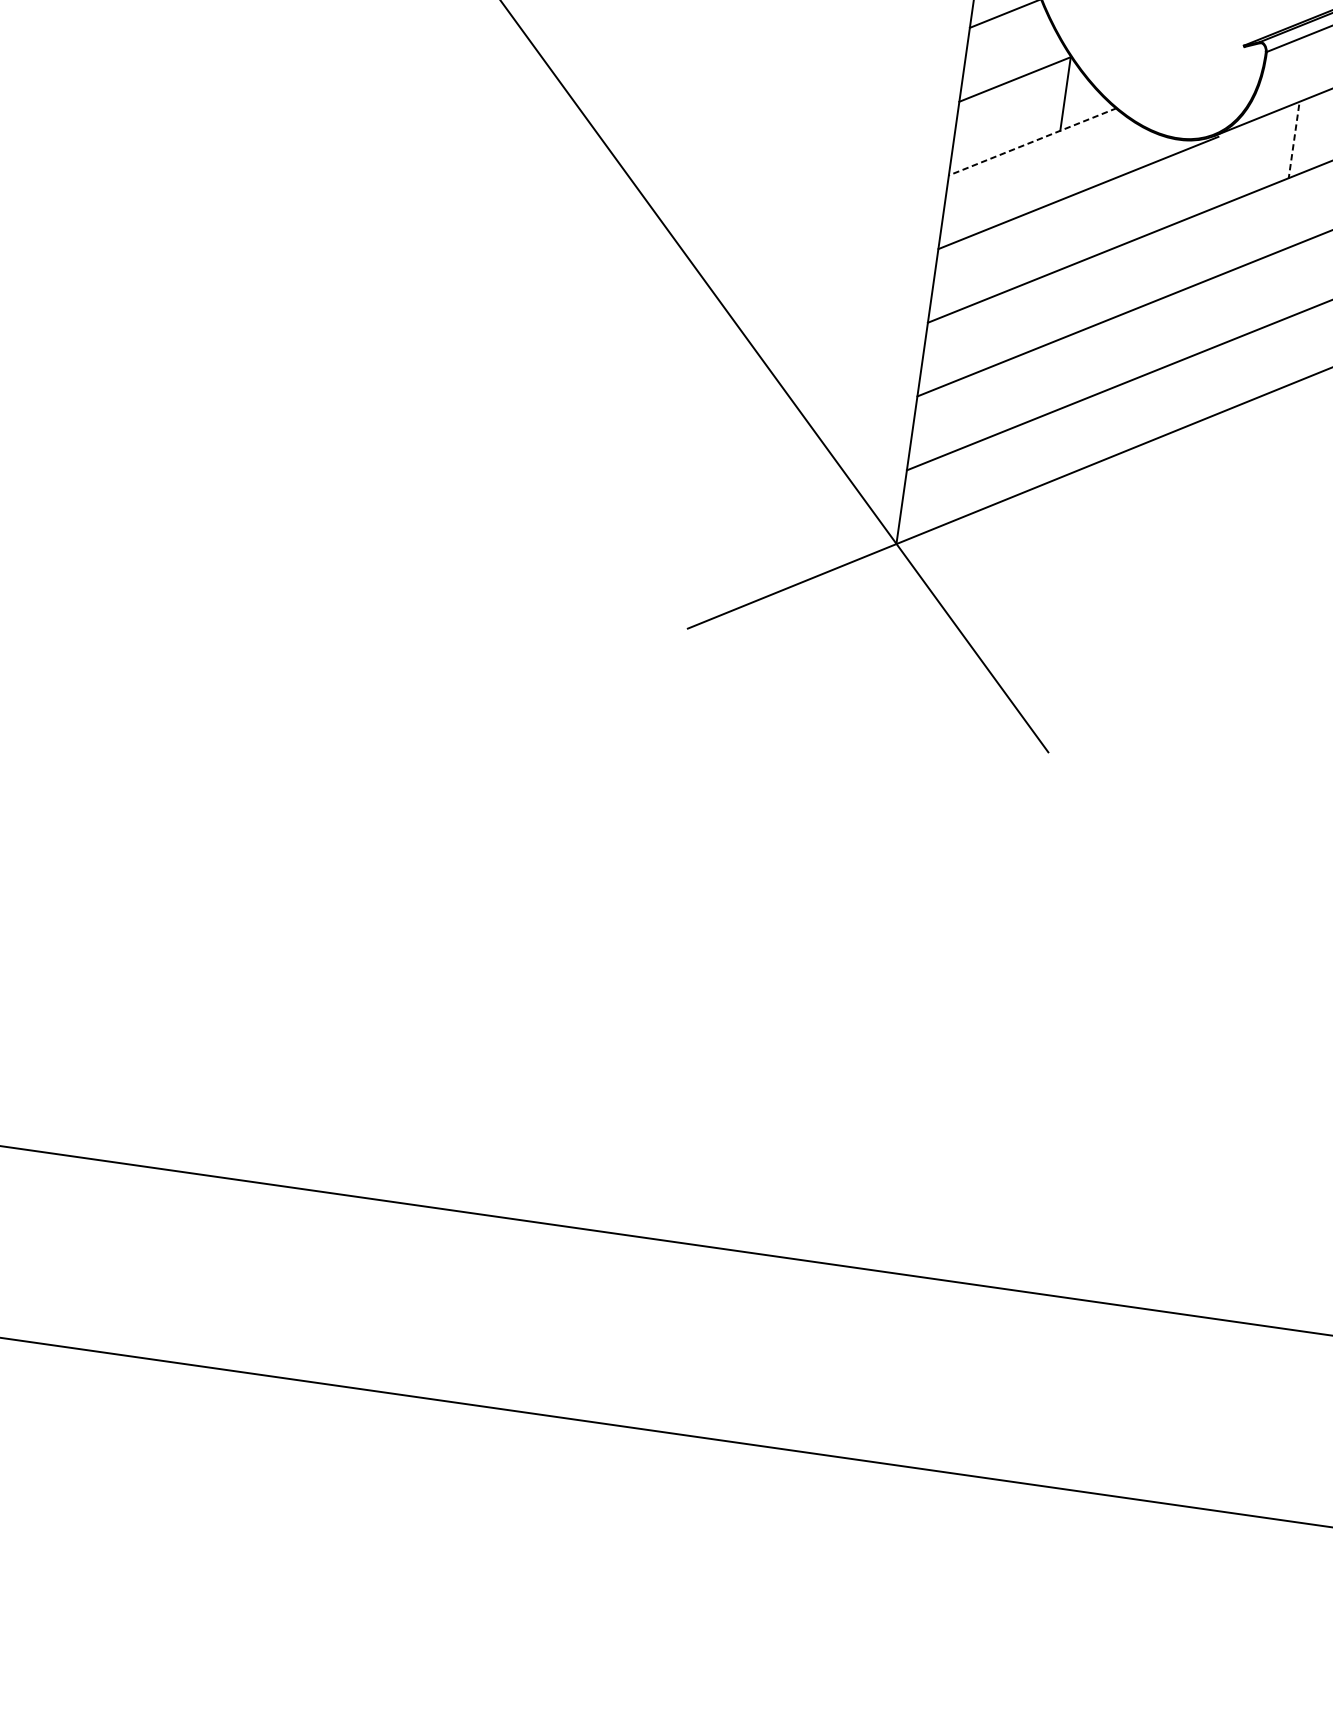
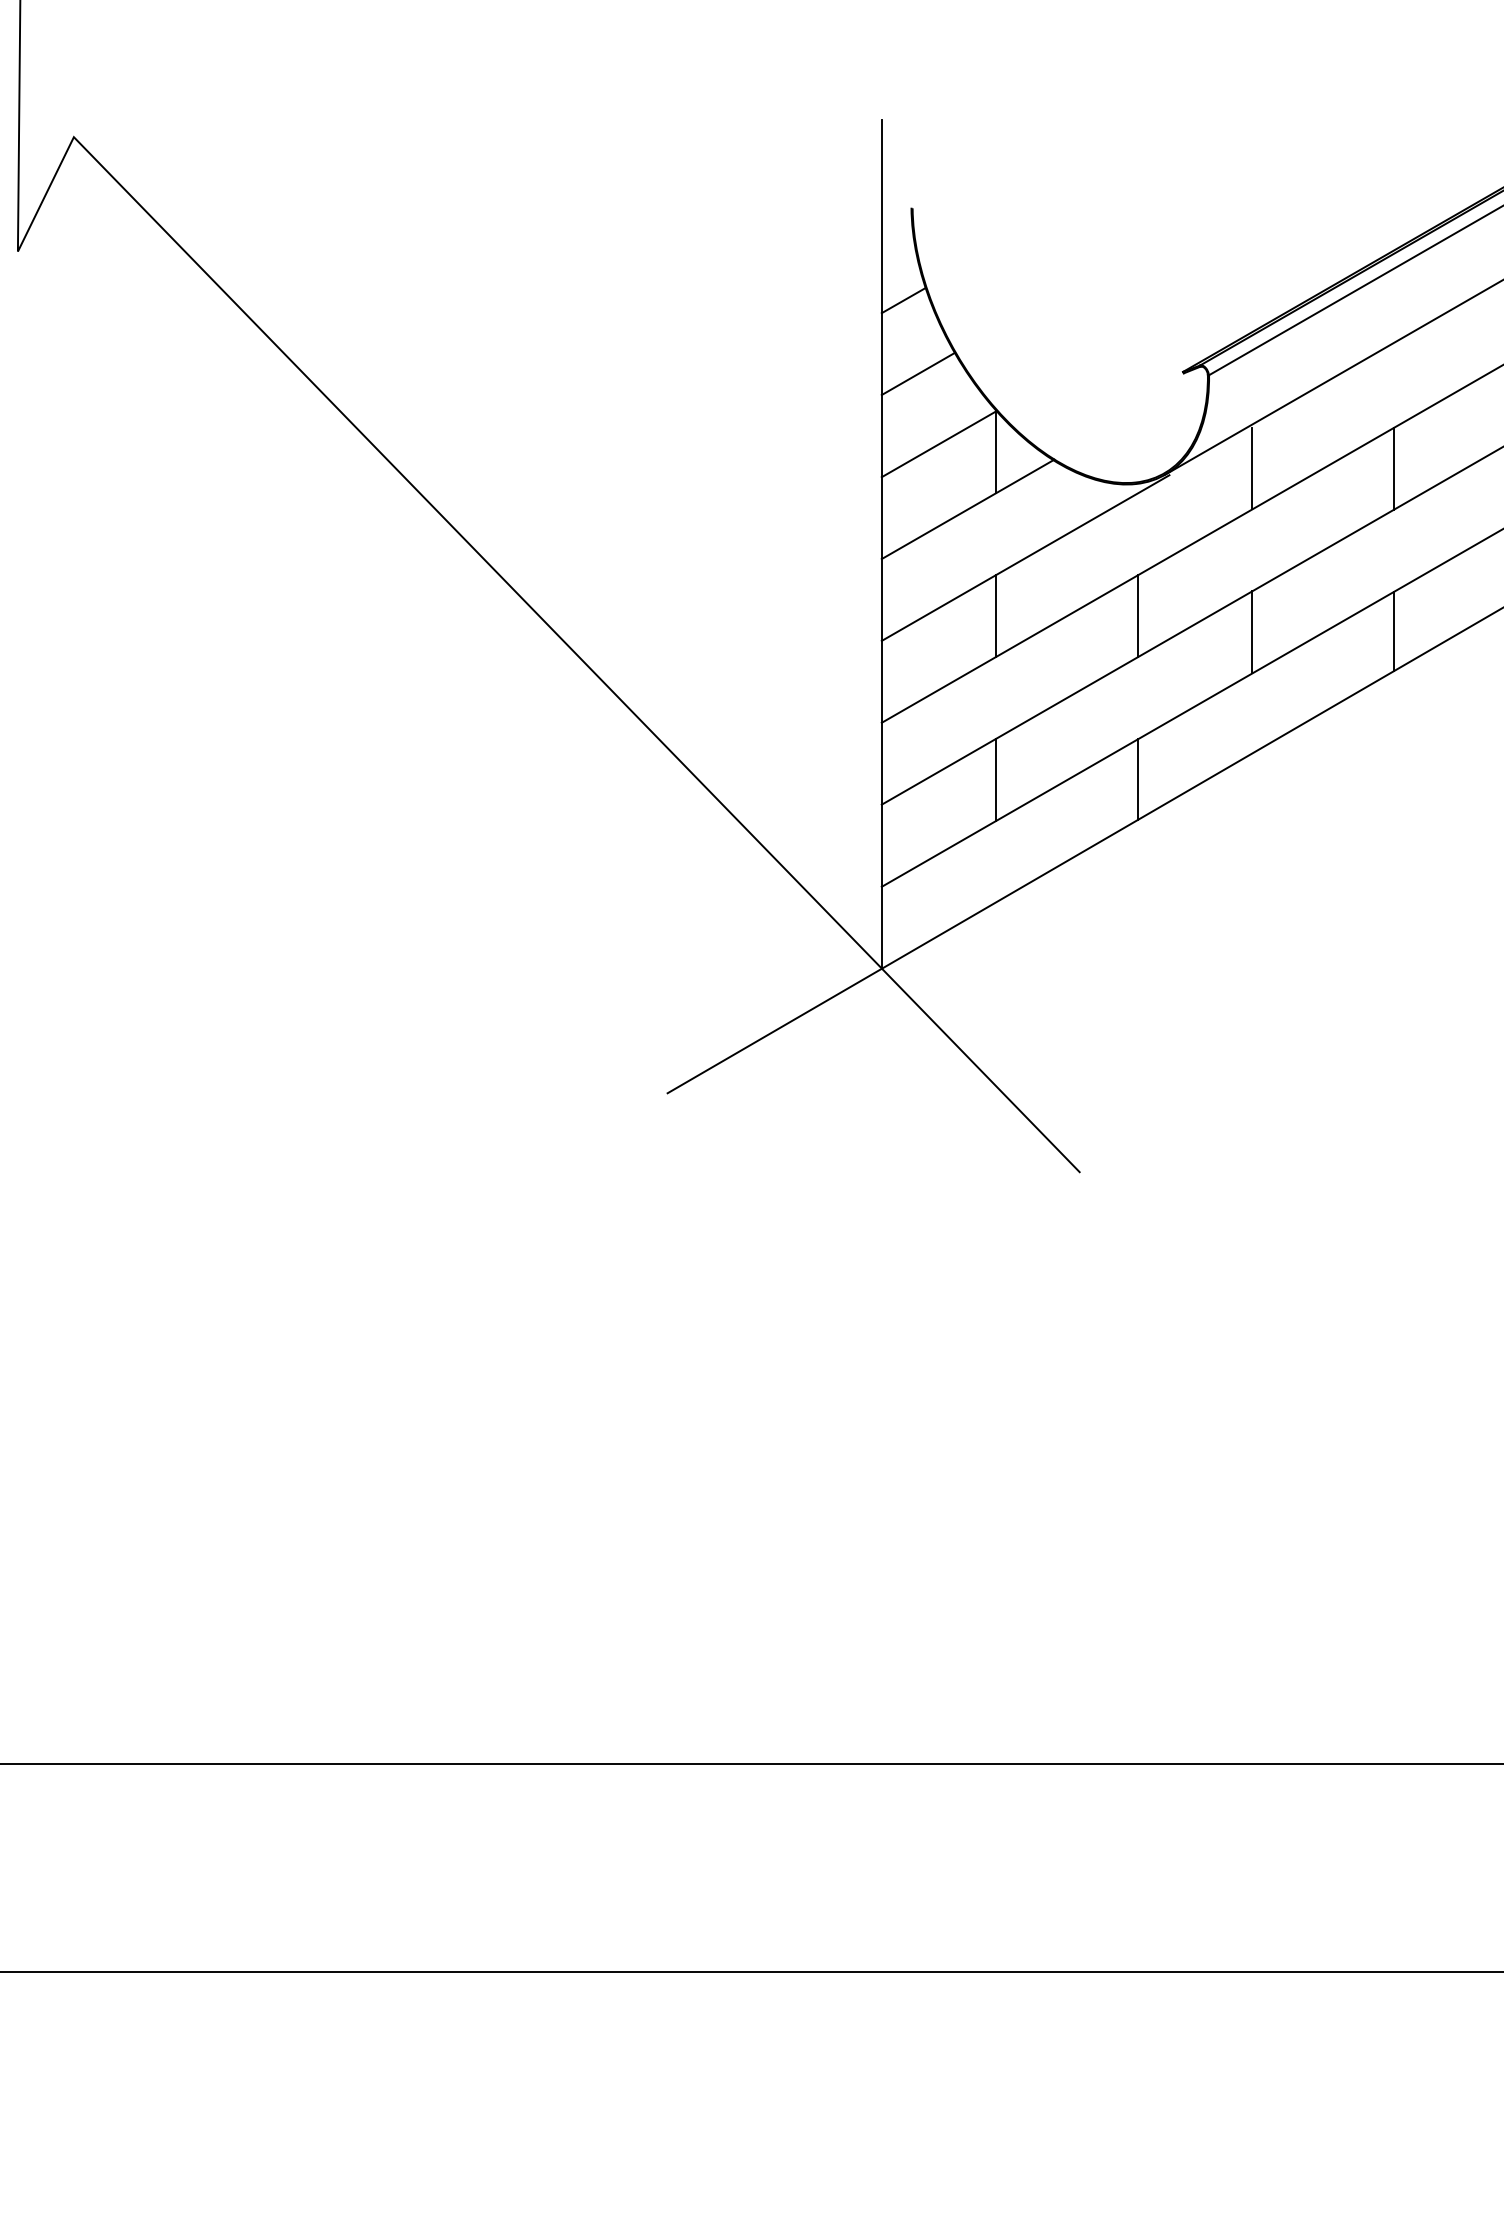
line: (1033, 141) -> (968, 509), dashed -> solid
line: (1294, 141) -> (1252, 468), dashed -> solid
line: (1044, 240) -> (996, 615), added
line: (1171, 259) -> (1137, 616), added
line: (1273, 288) -> (1252, 632), added
line: (1023, 388) -> (996, 779), added
line: (1150, 406) -> (1137, 779), added

